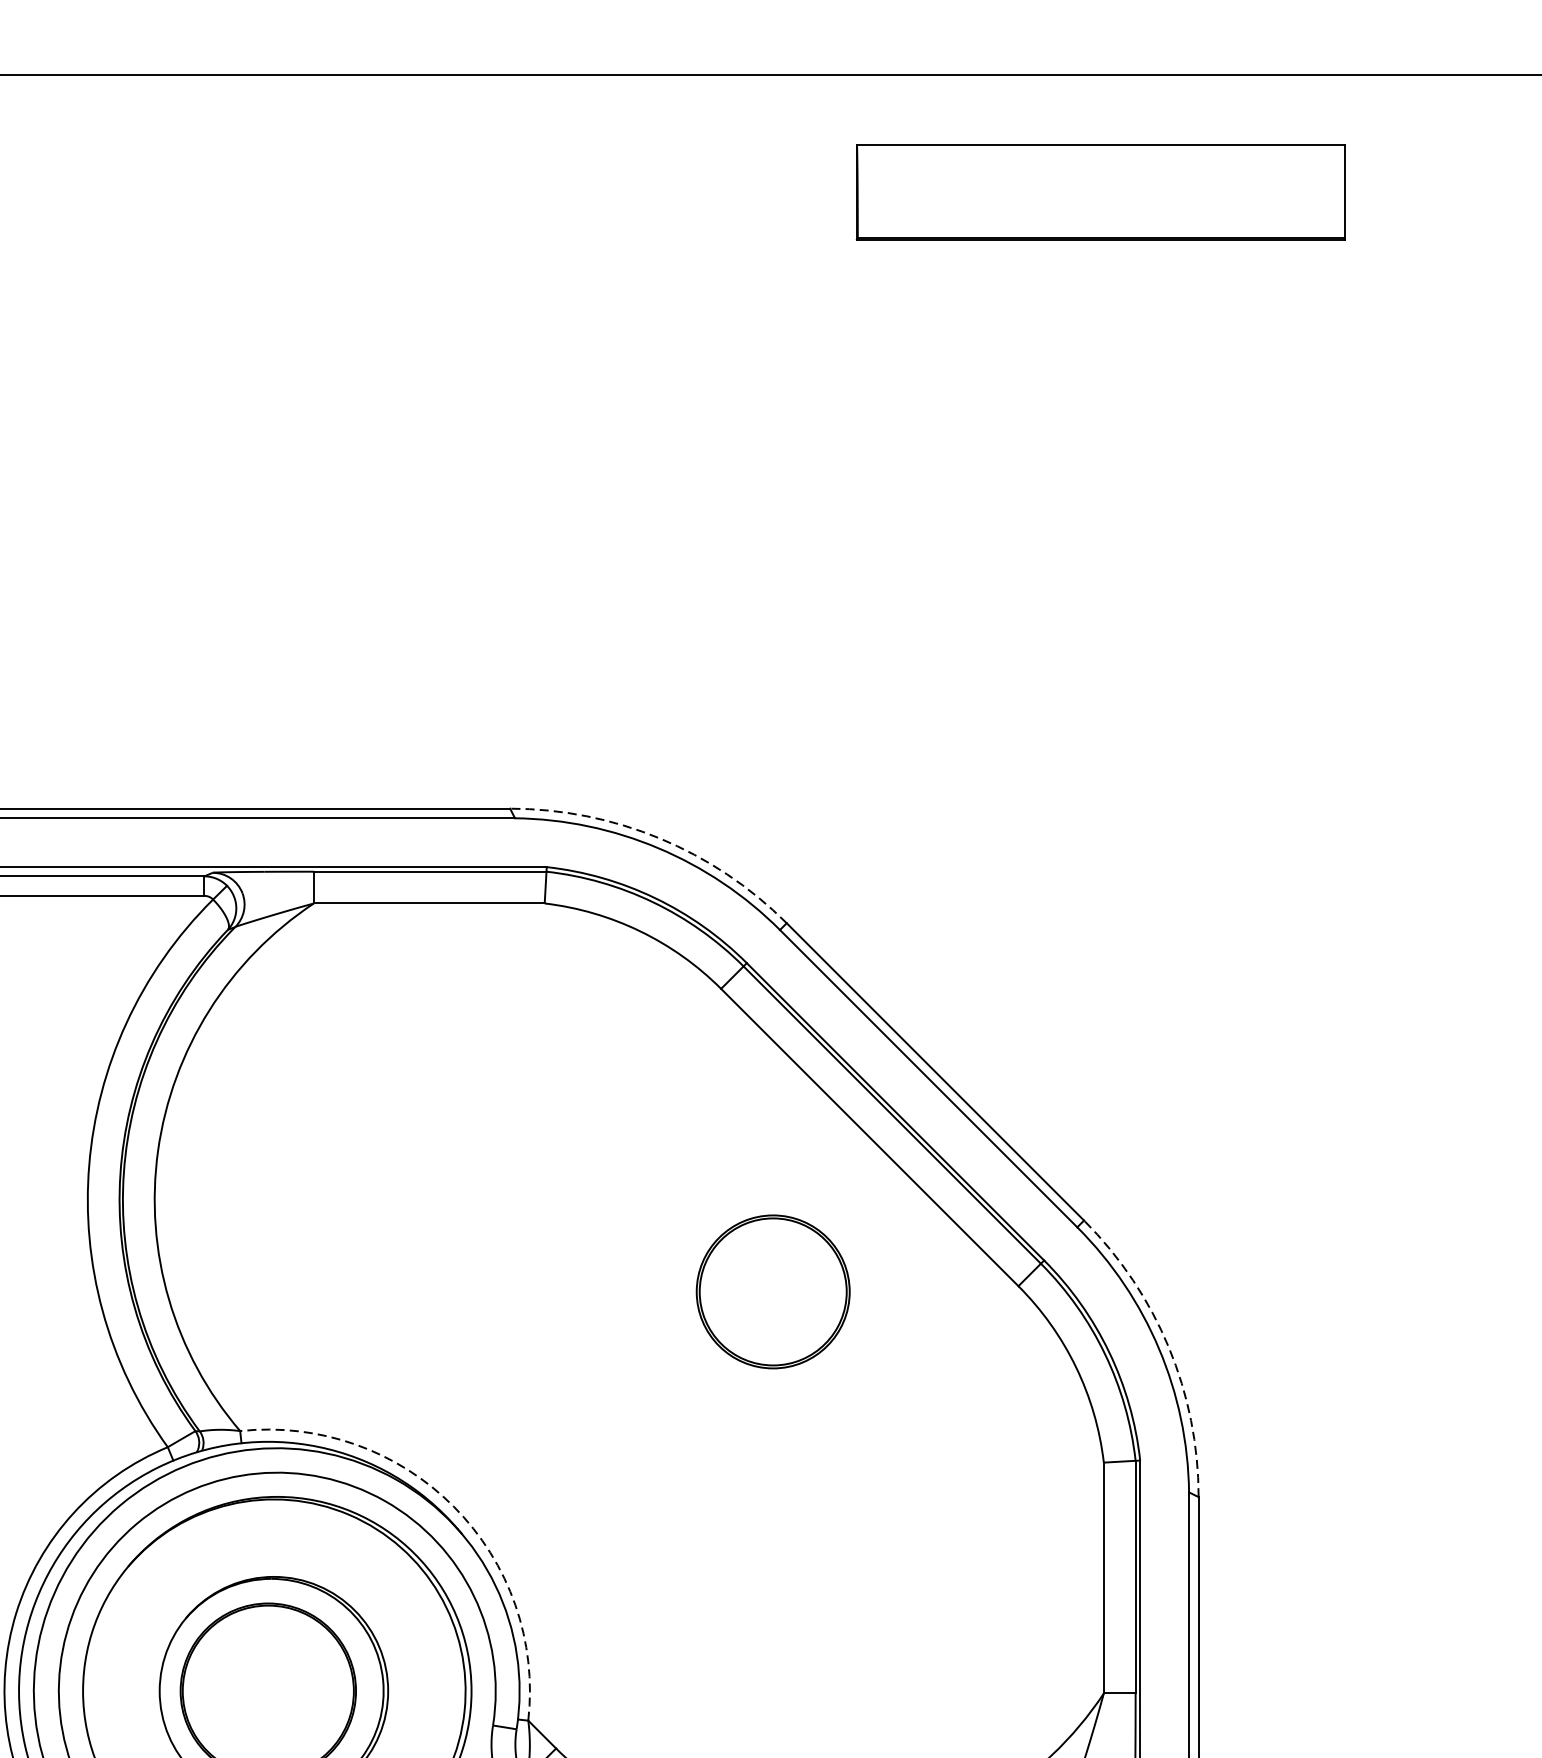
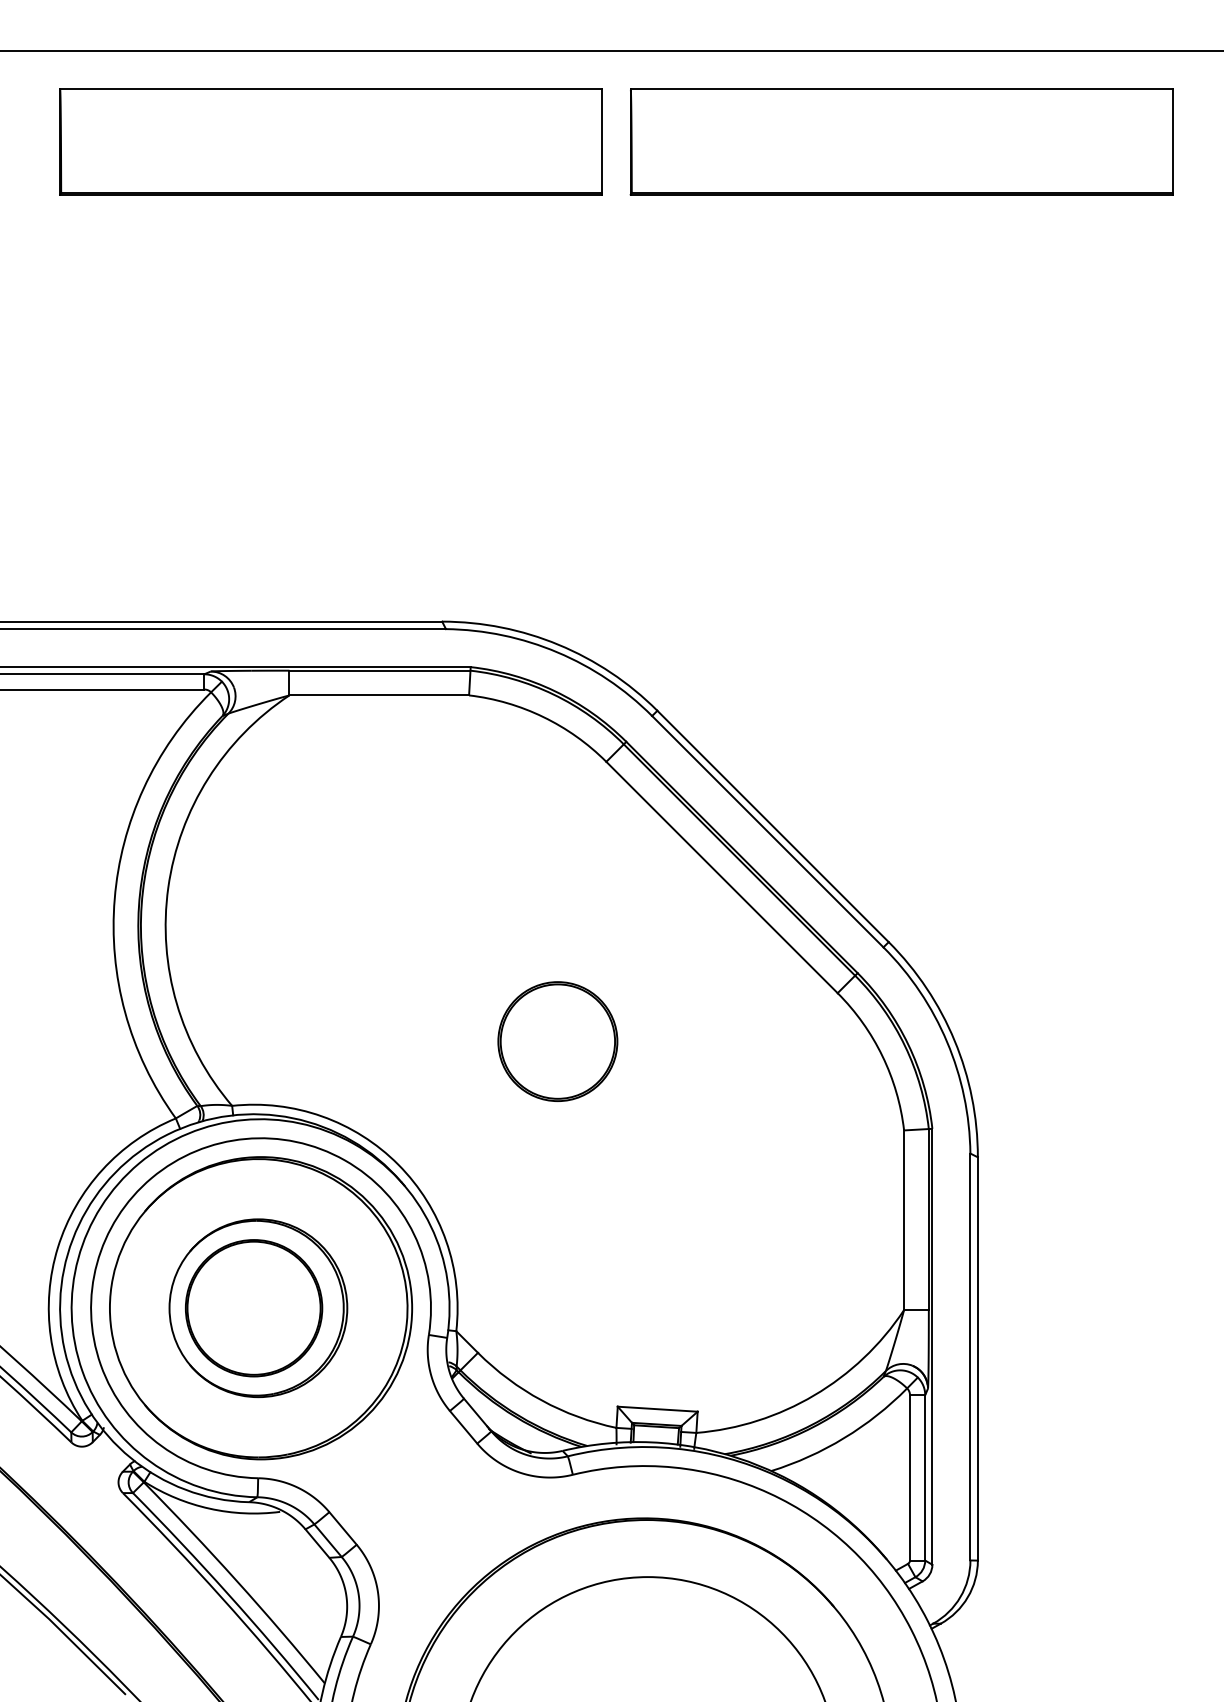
part: (366, 191) -> (330, 141), added
part: (1100, 191) -> (901, 141), size x1.43
arc: (659, 838) -> (558, 644), dashed -> solid
part: (772, 1291) -> (557, 1041), moved
arc: (1168, 1347) -> (954, 1040), dashed -> solid
arc: (453, 1506) -> (398, 1164), dashed -> solid

